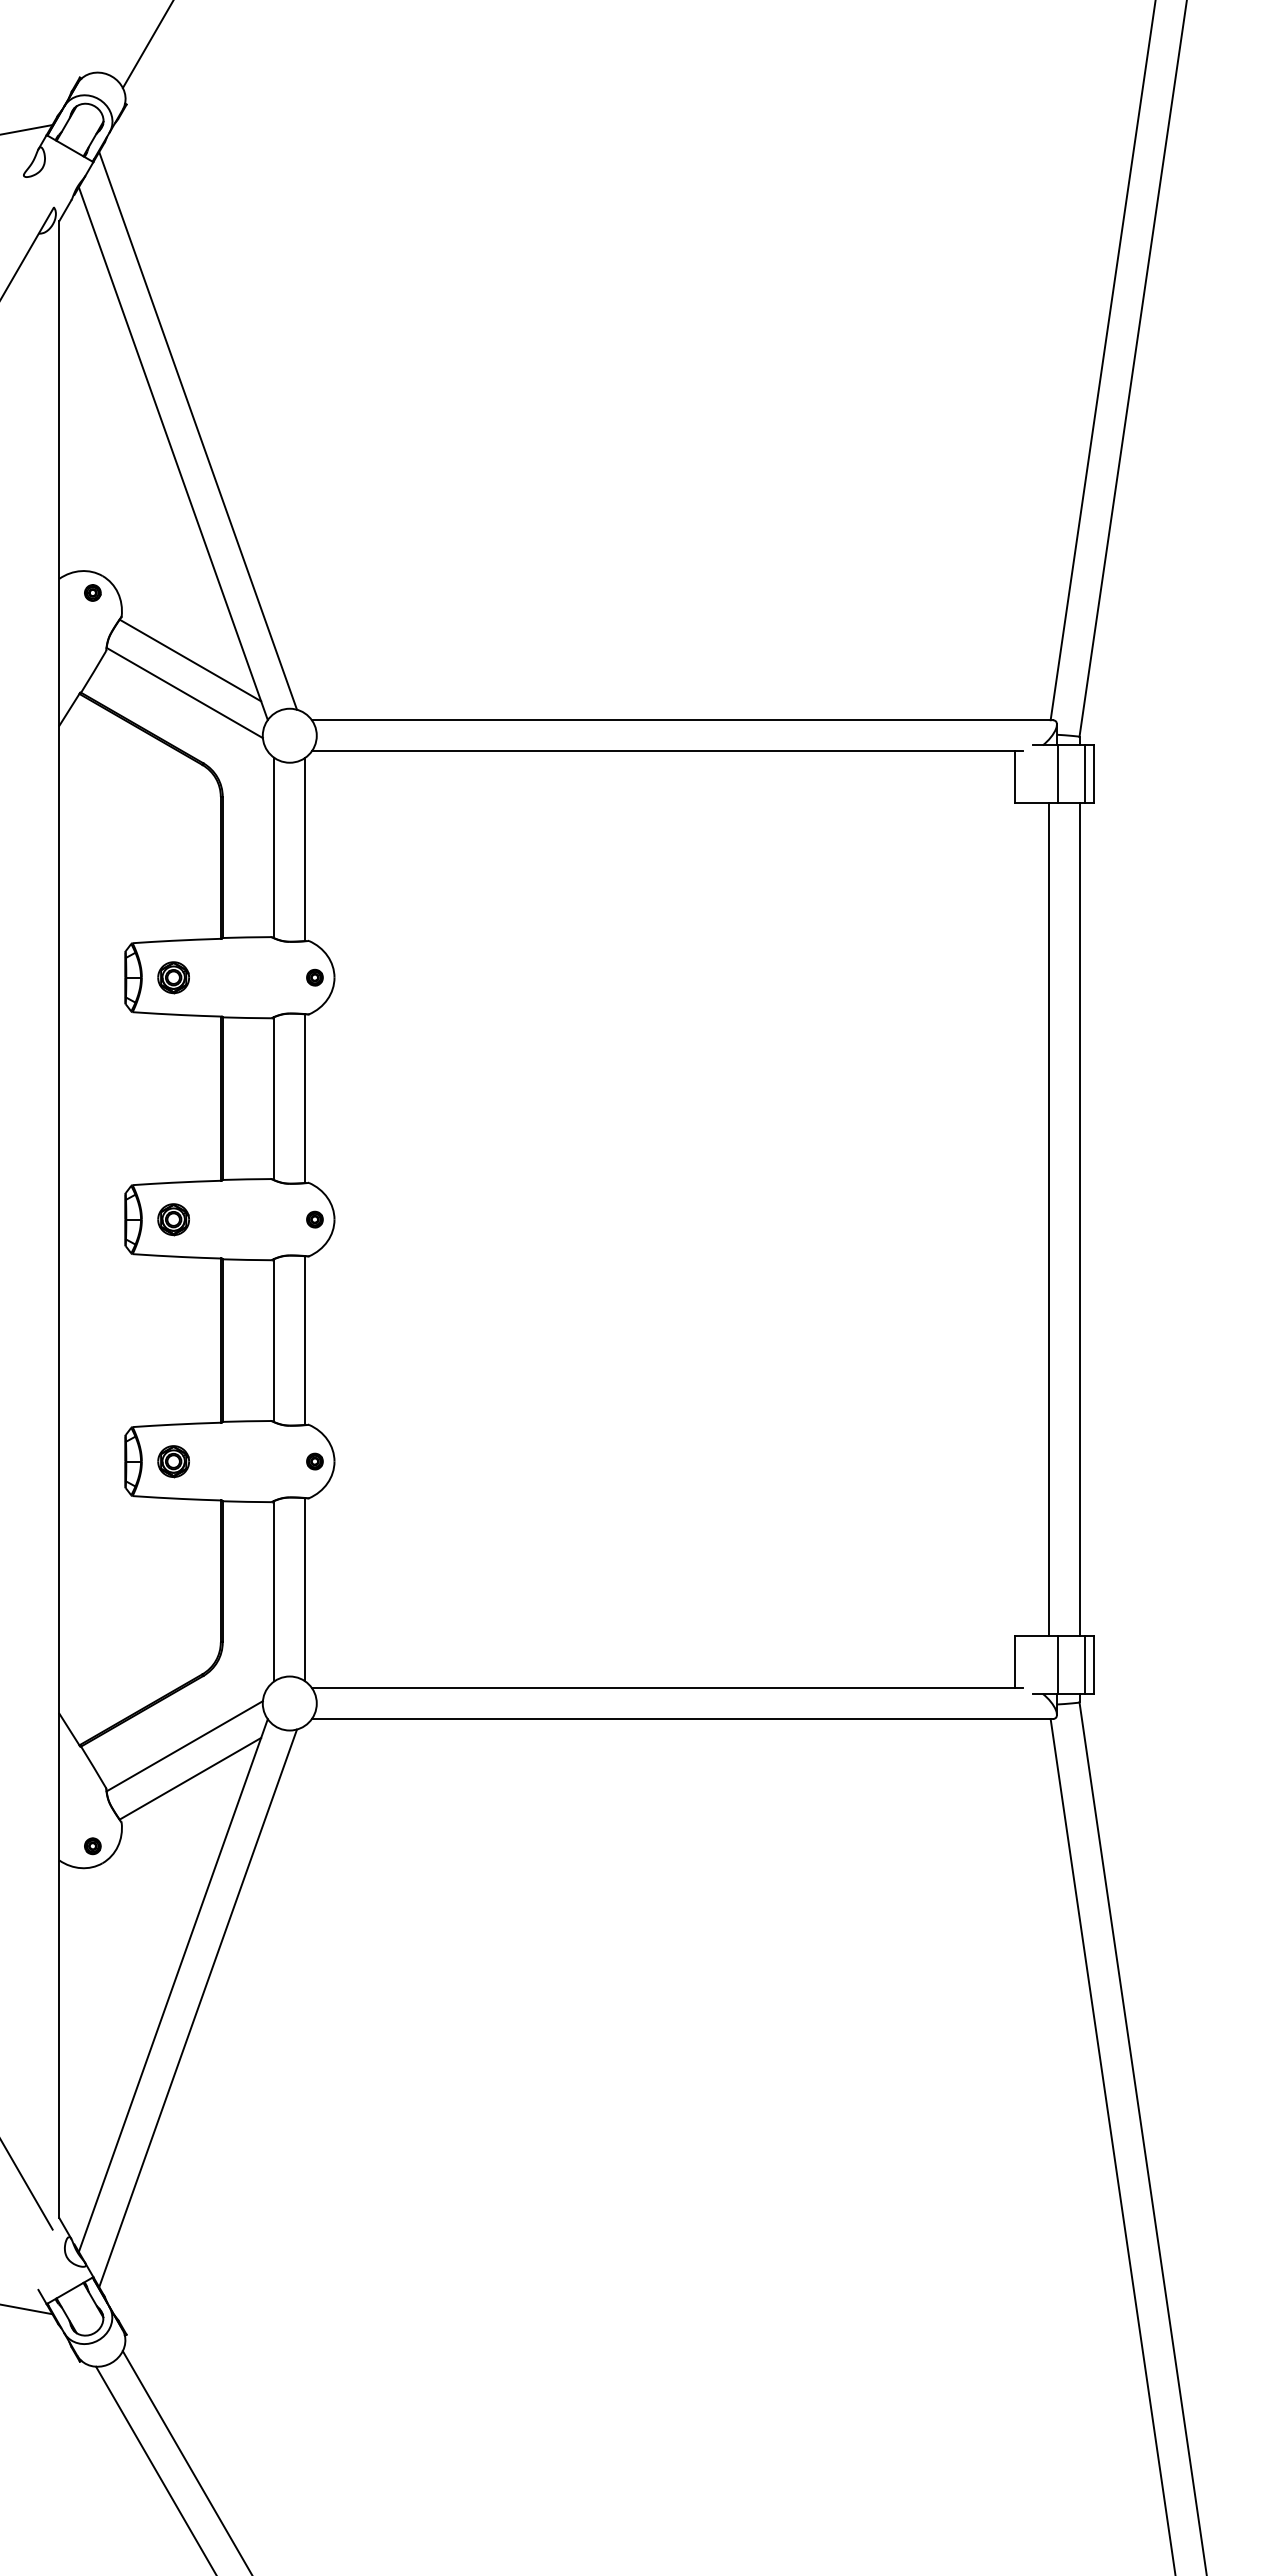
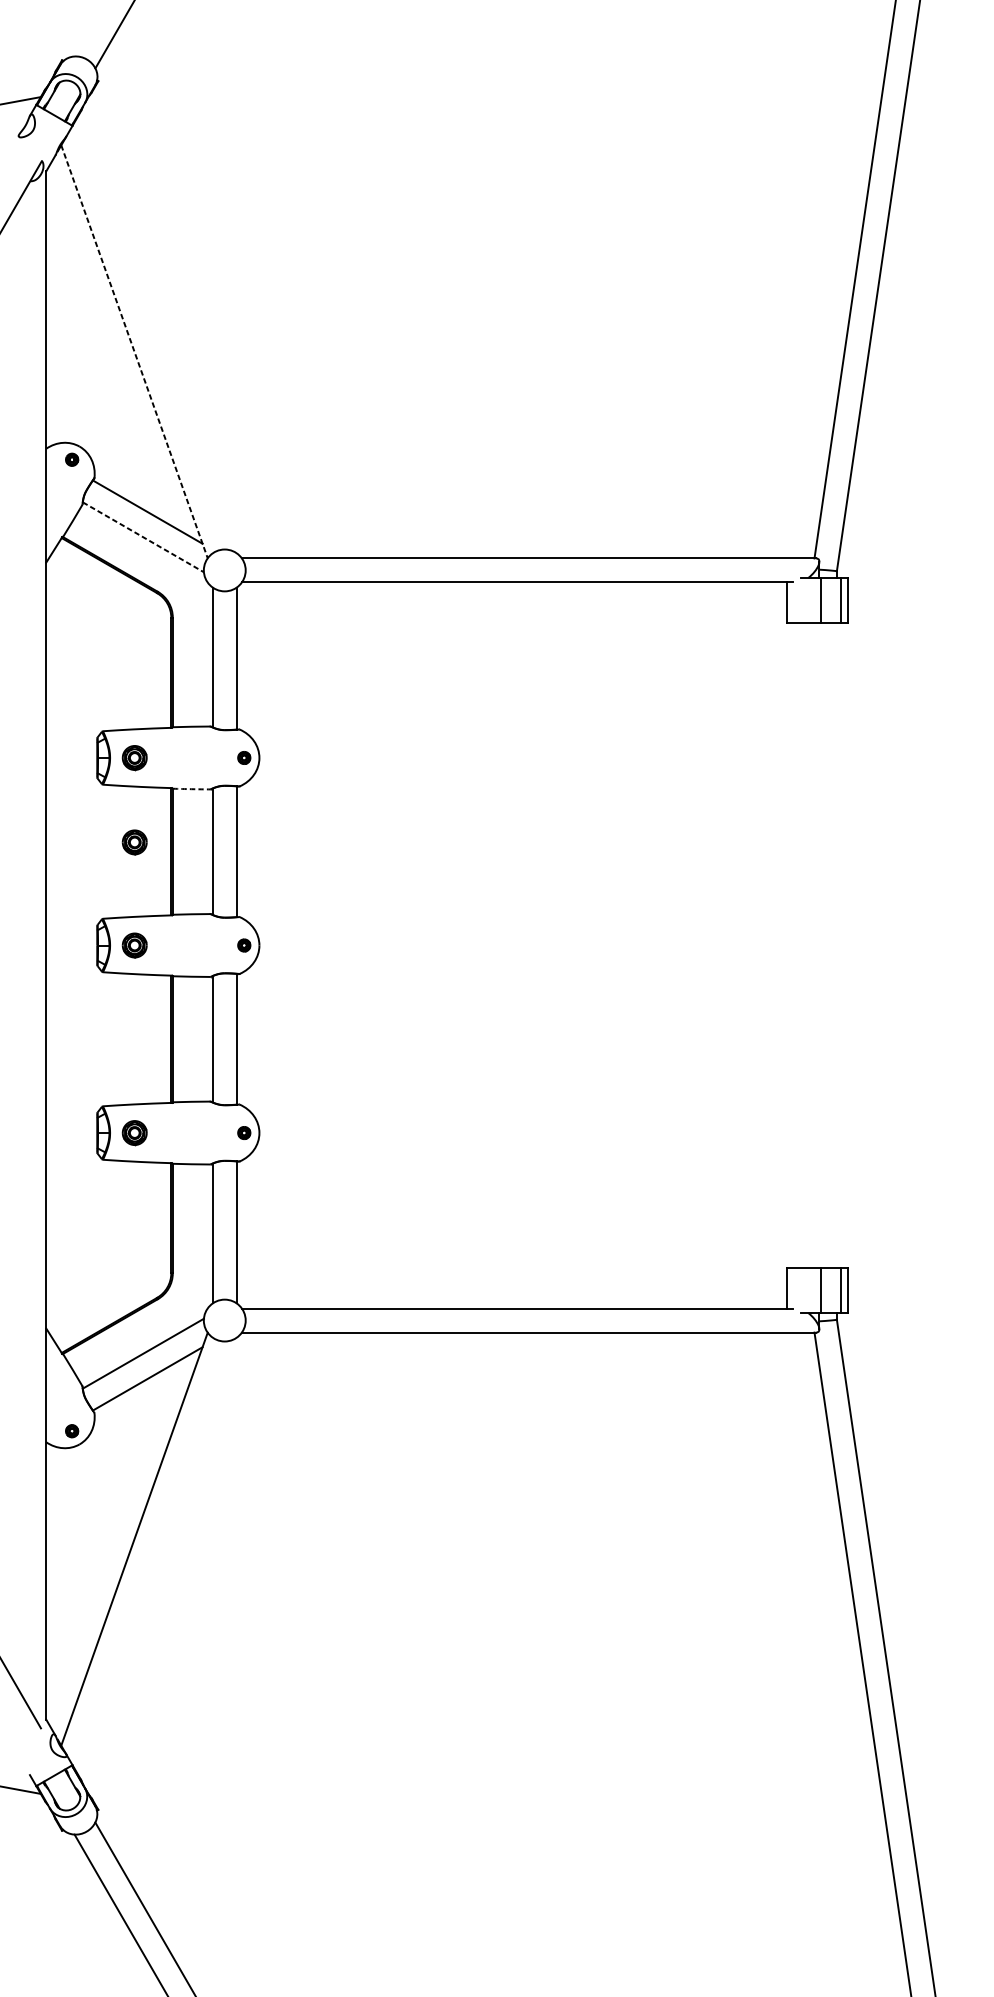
line: (198, 430) -> (154, 333), removed
line: (173, 453) -> (134, 351), solid -> dashed
line: (185, 693) -> (143, 537), solid -> dashed
arc: (247, 1017) -> (191, 788), solid -> dashed
part: (173, 1086) -> (134, 842), added
line: (1048, 1219) -> (812, 945), removed
line: (1079, 1219) -> (836, 945), removed
line: (198, 2008) -> (154, 1556), removed

